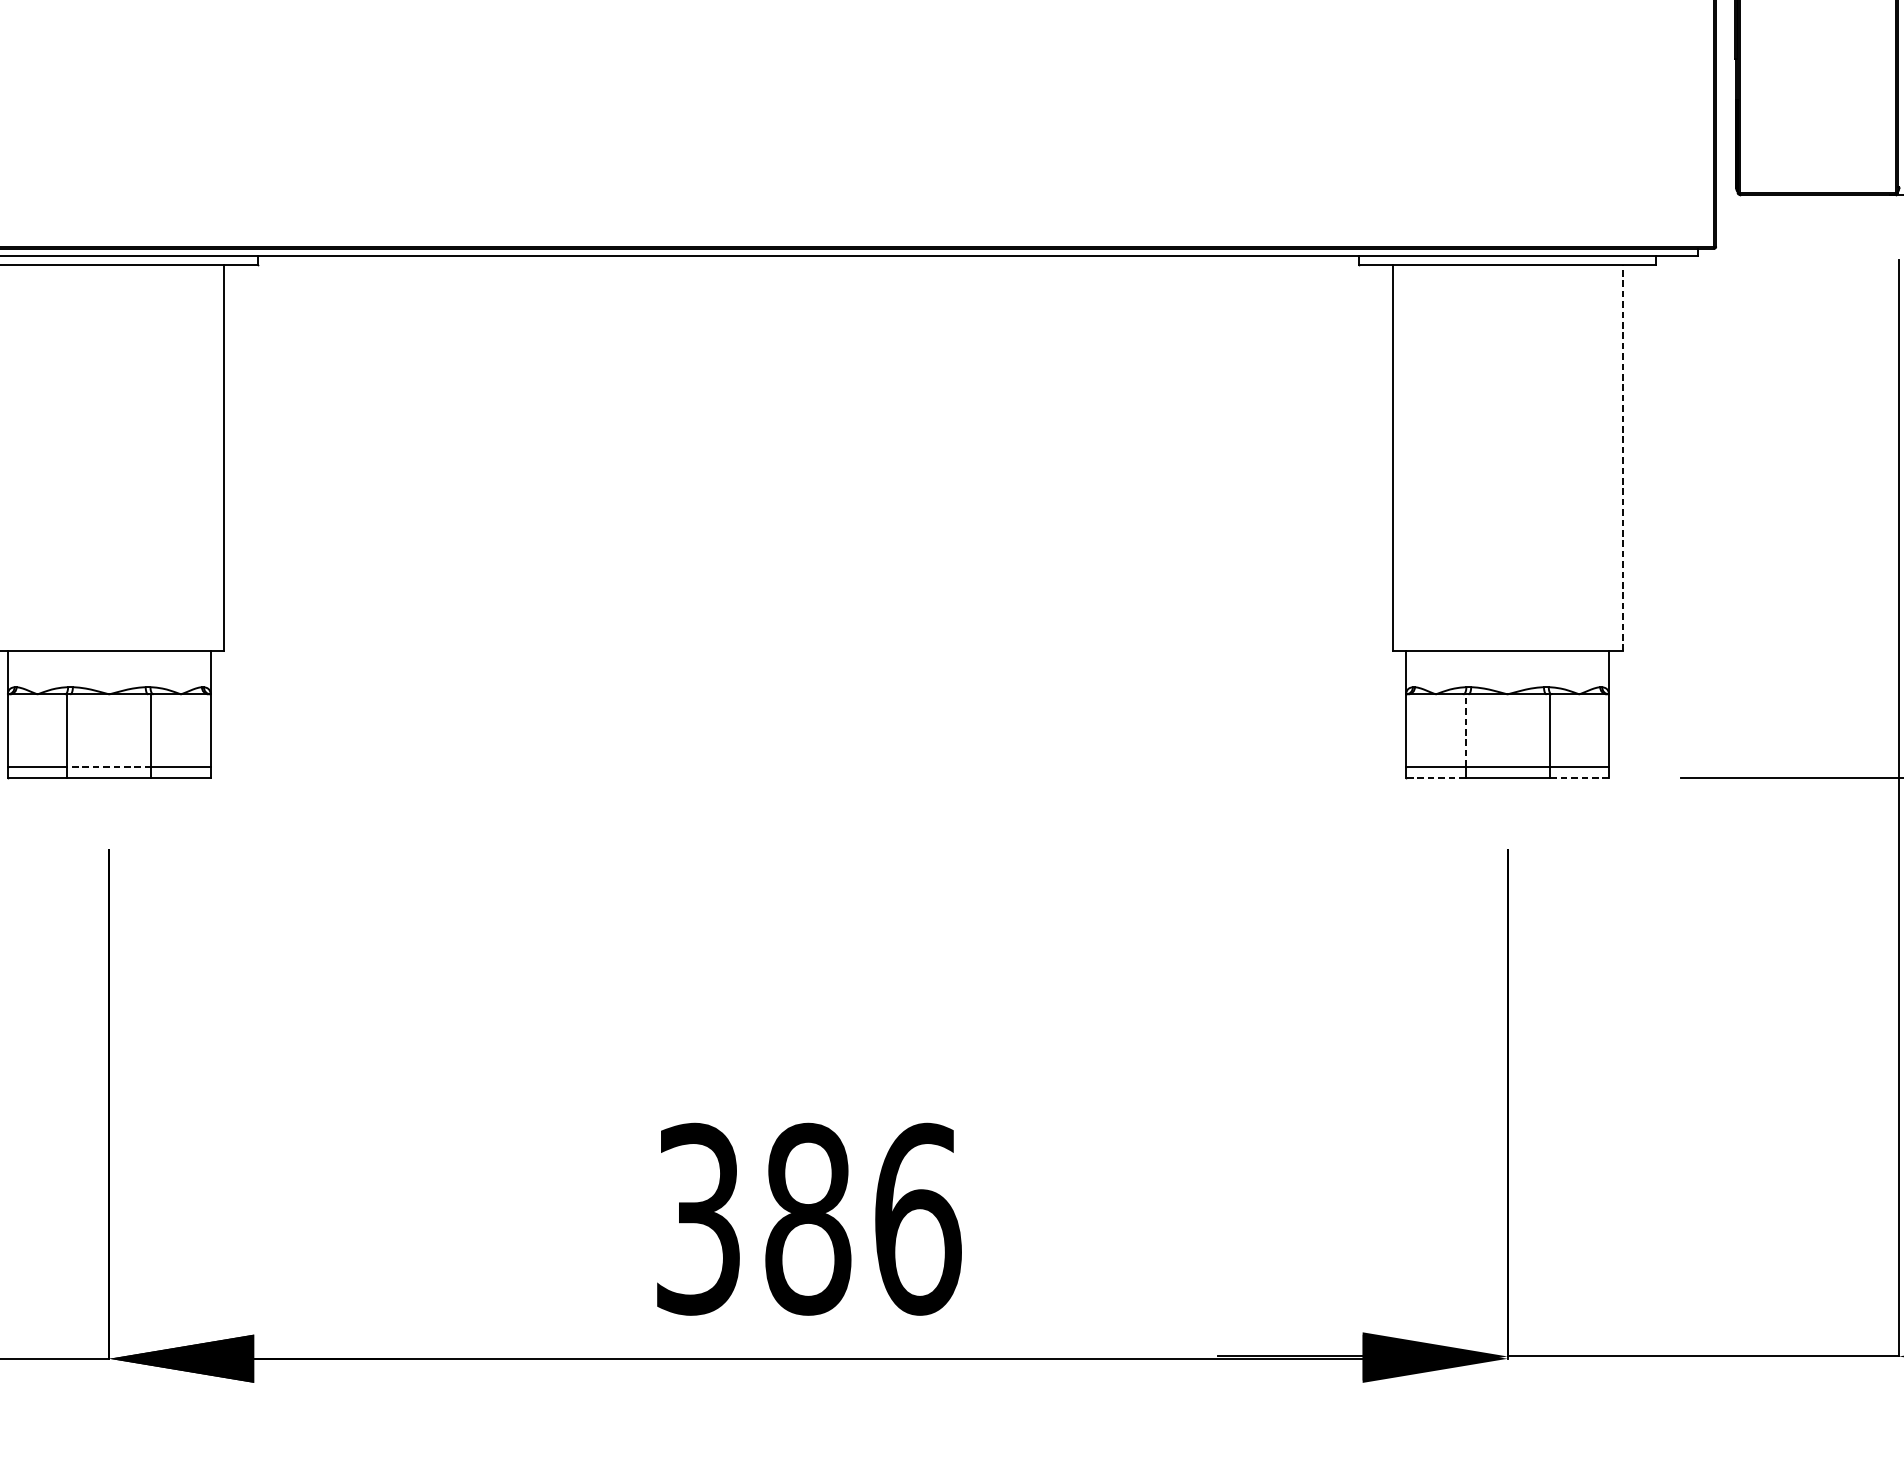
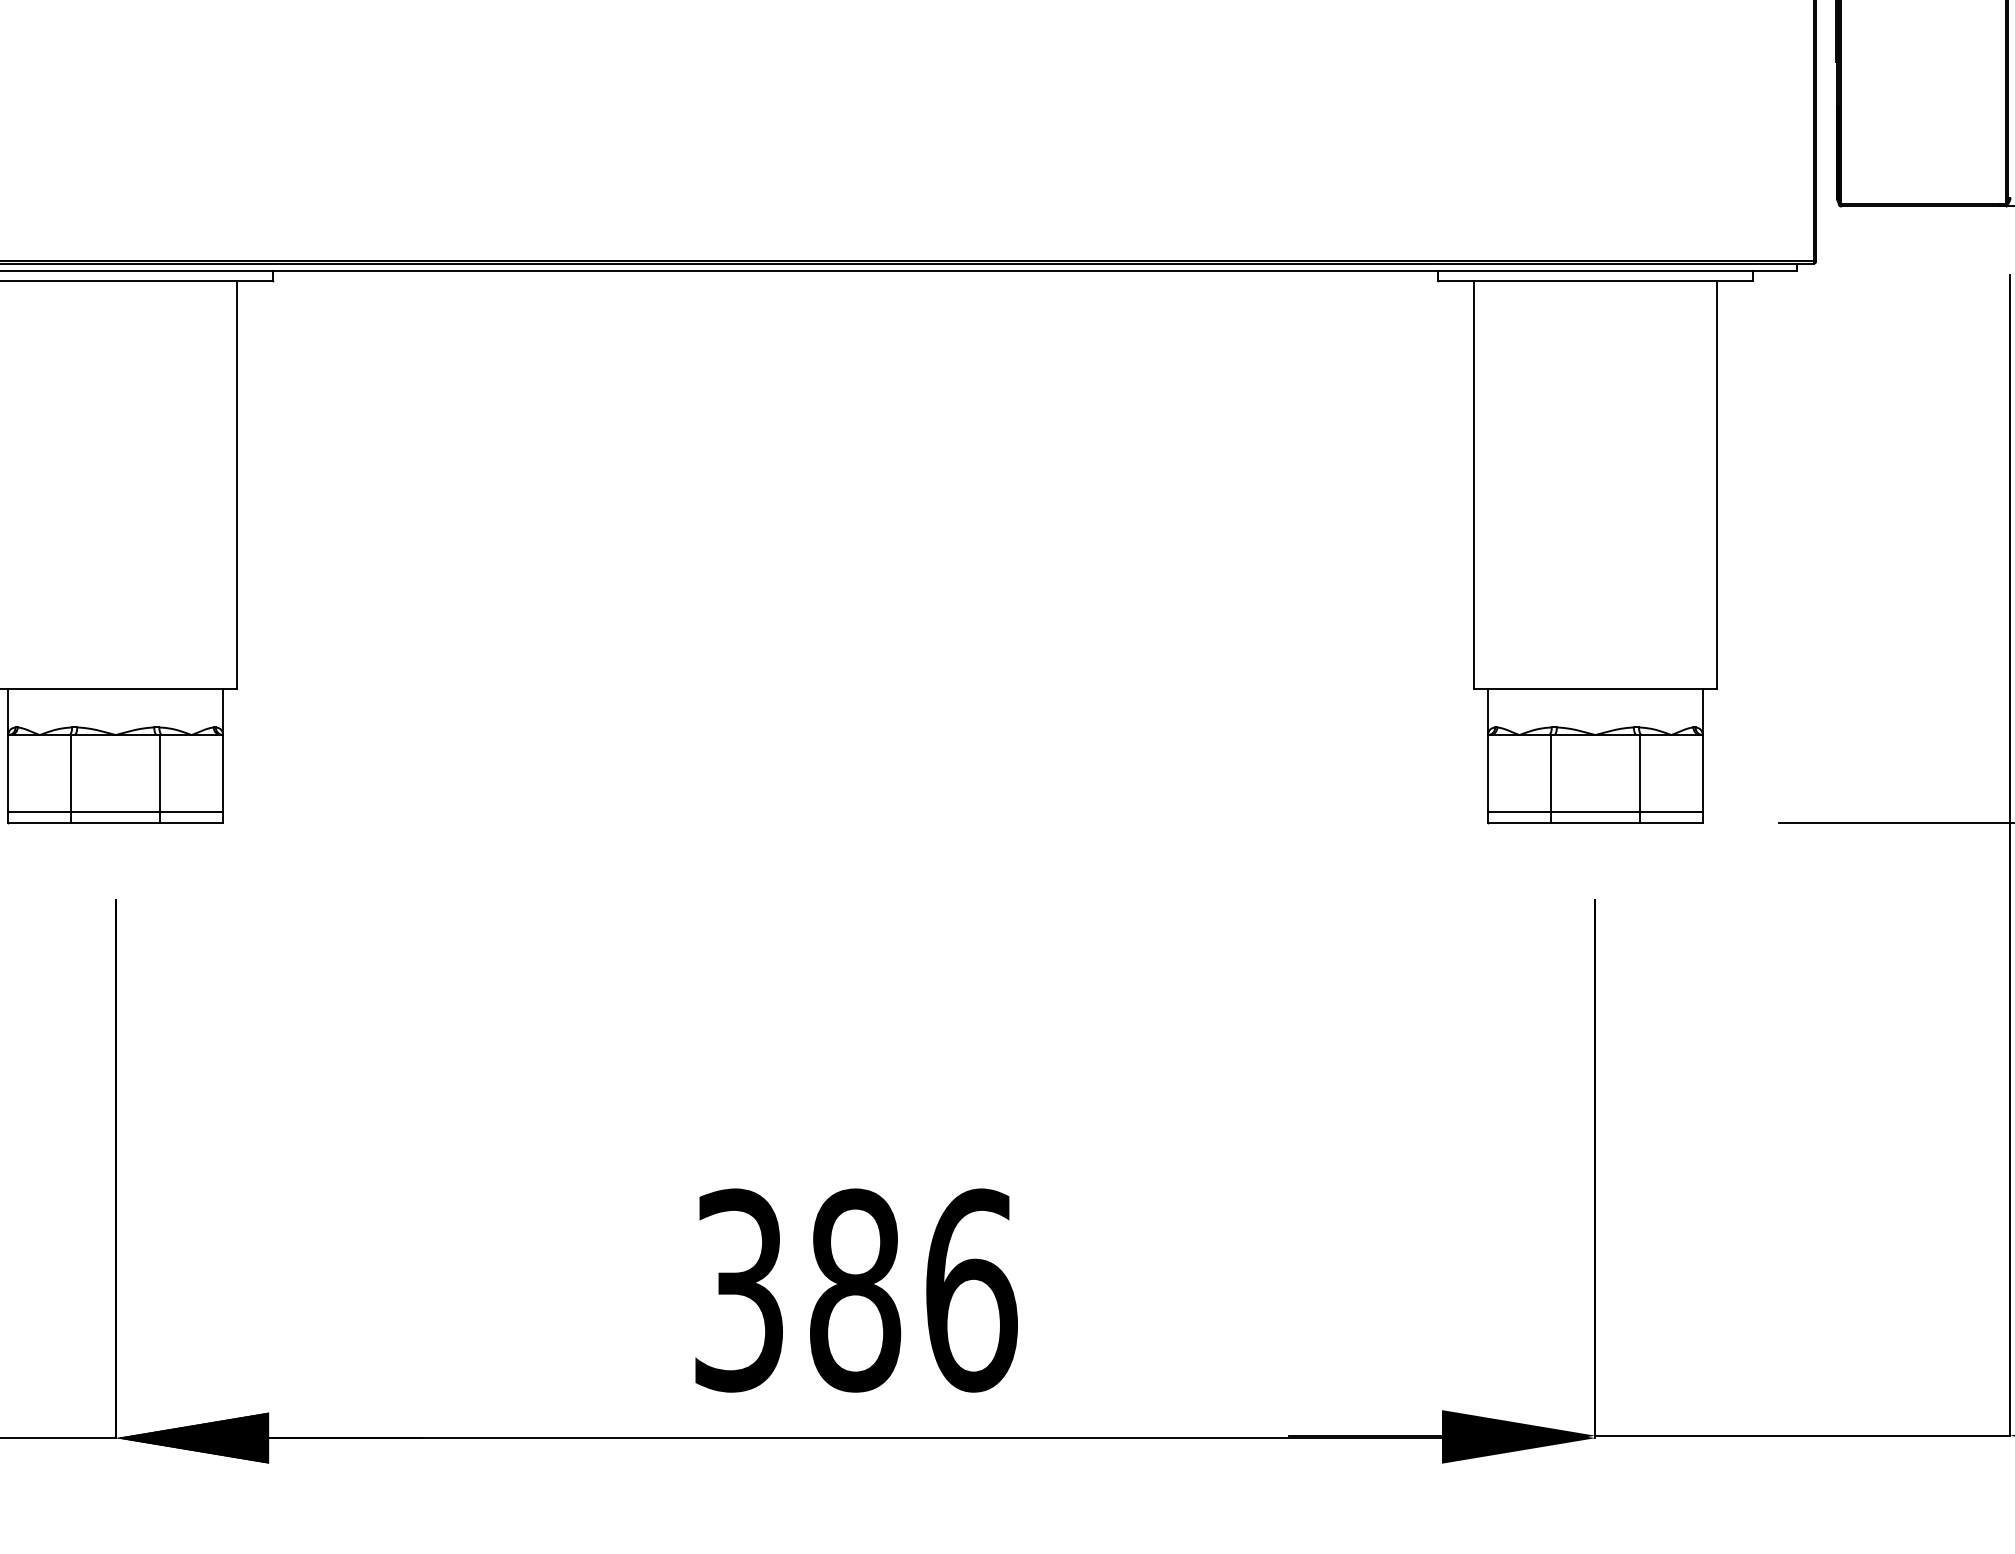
line: (1622, 457) -> (1717, 484), dashed -> solid
line: (1465, 729) -> (1550, 772), dashed -> solid
line: (109, 766) -> (115, 811), dashed -> solid
line: (1434, 777) -> (1518, 823), dashed -> solid
line: (1578, 777) -> (1670, 823), dashed -> solid

